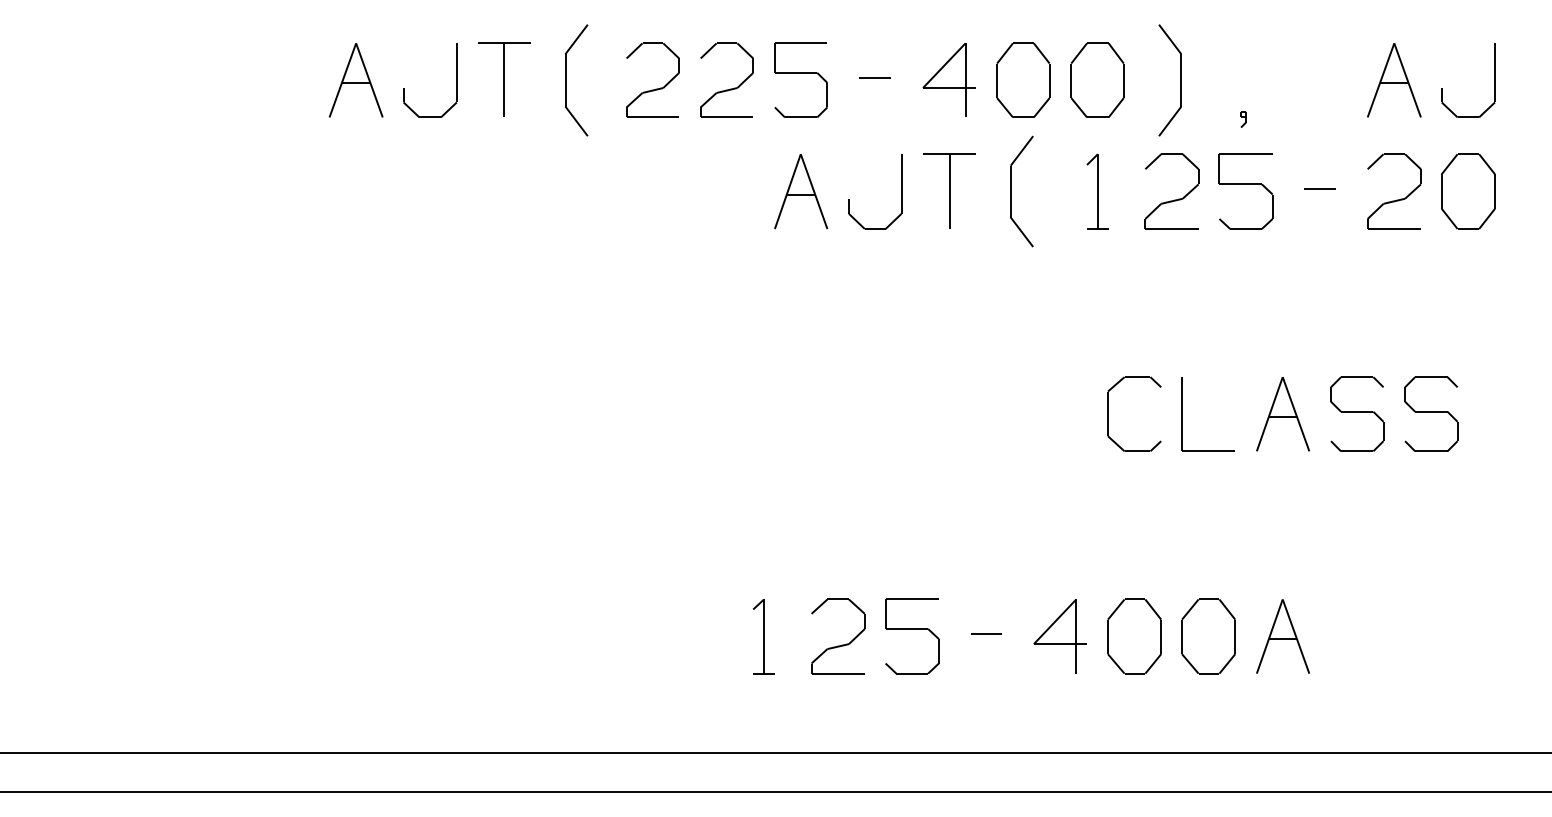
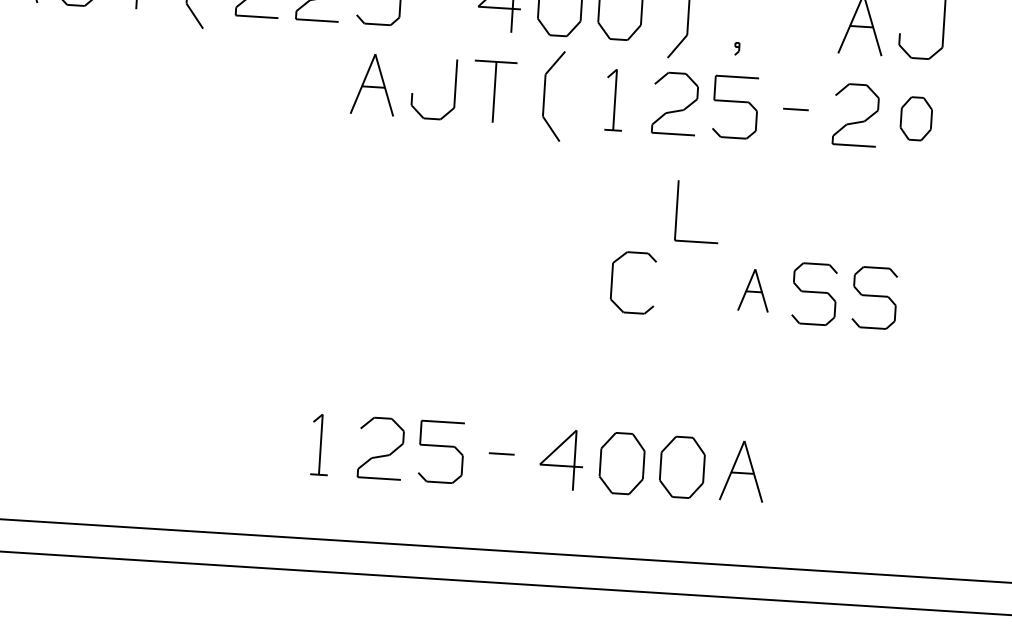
part: (1468, 191) -> (916, 118), size x0.7
part: (1182, 414) -> (677, 210), moved
part: (1282, 414) -> (753, 290), size x0.7

